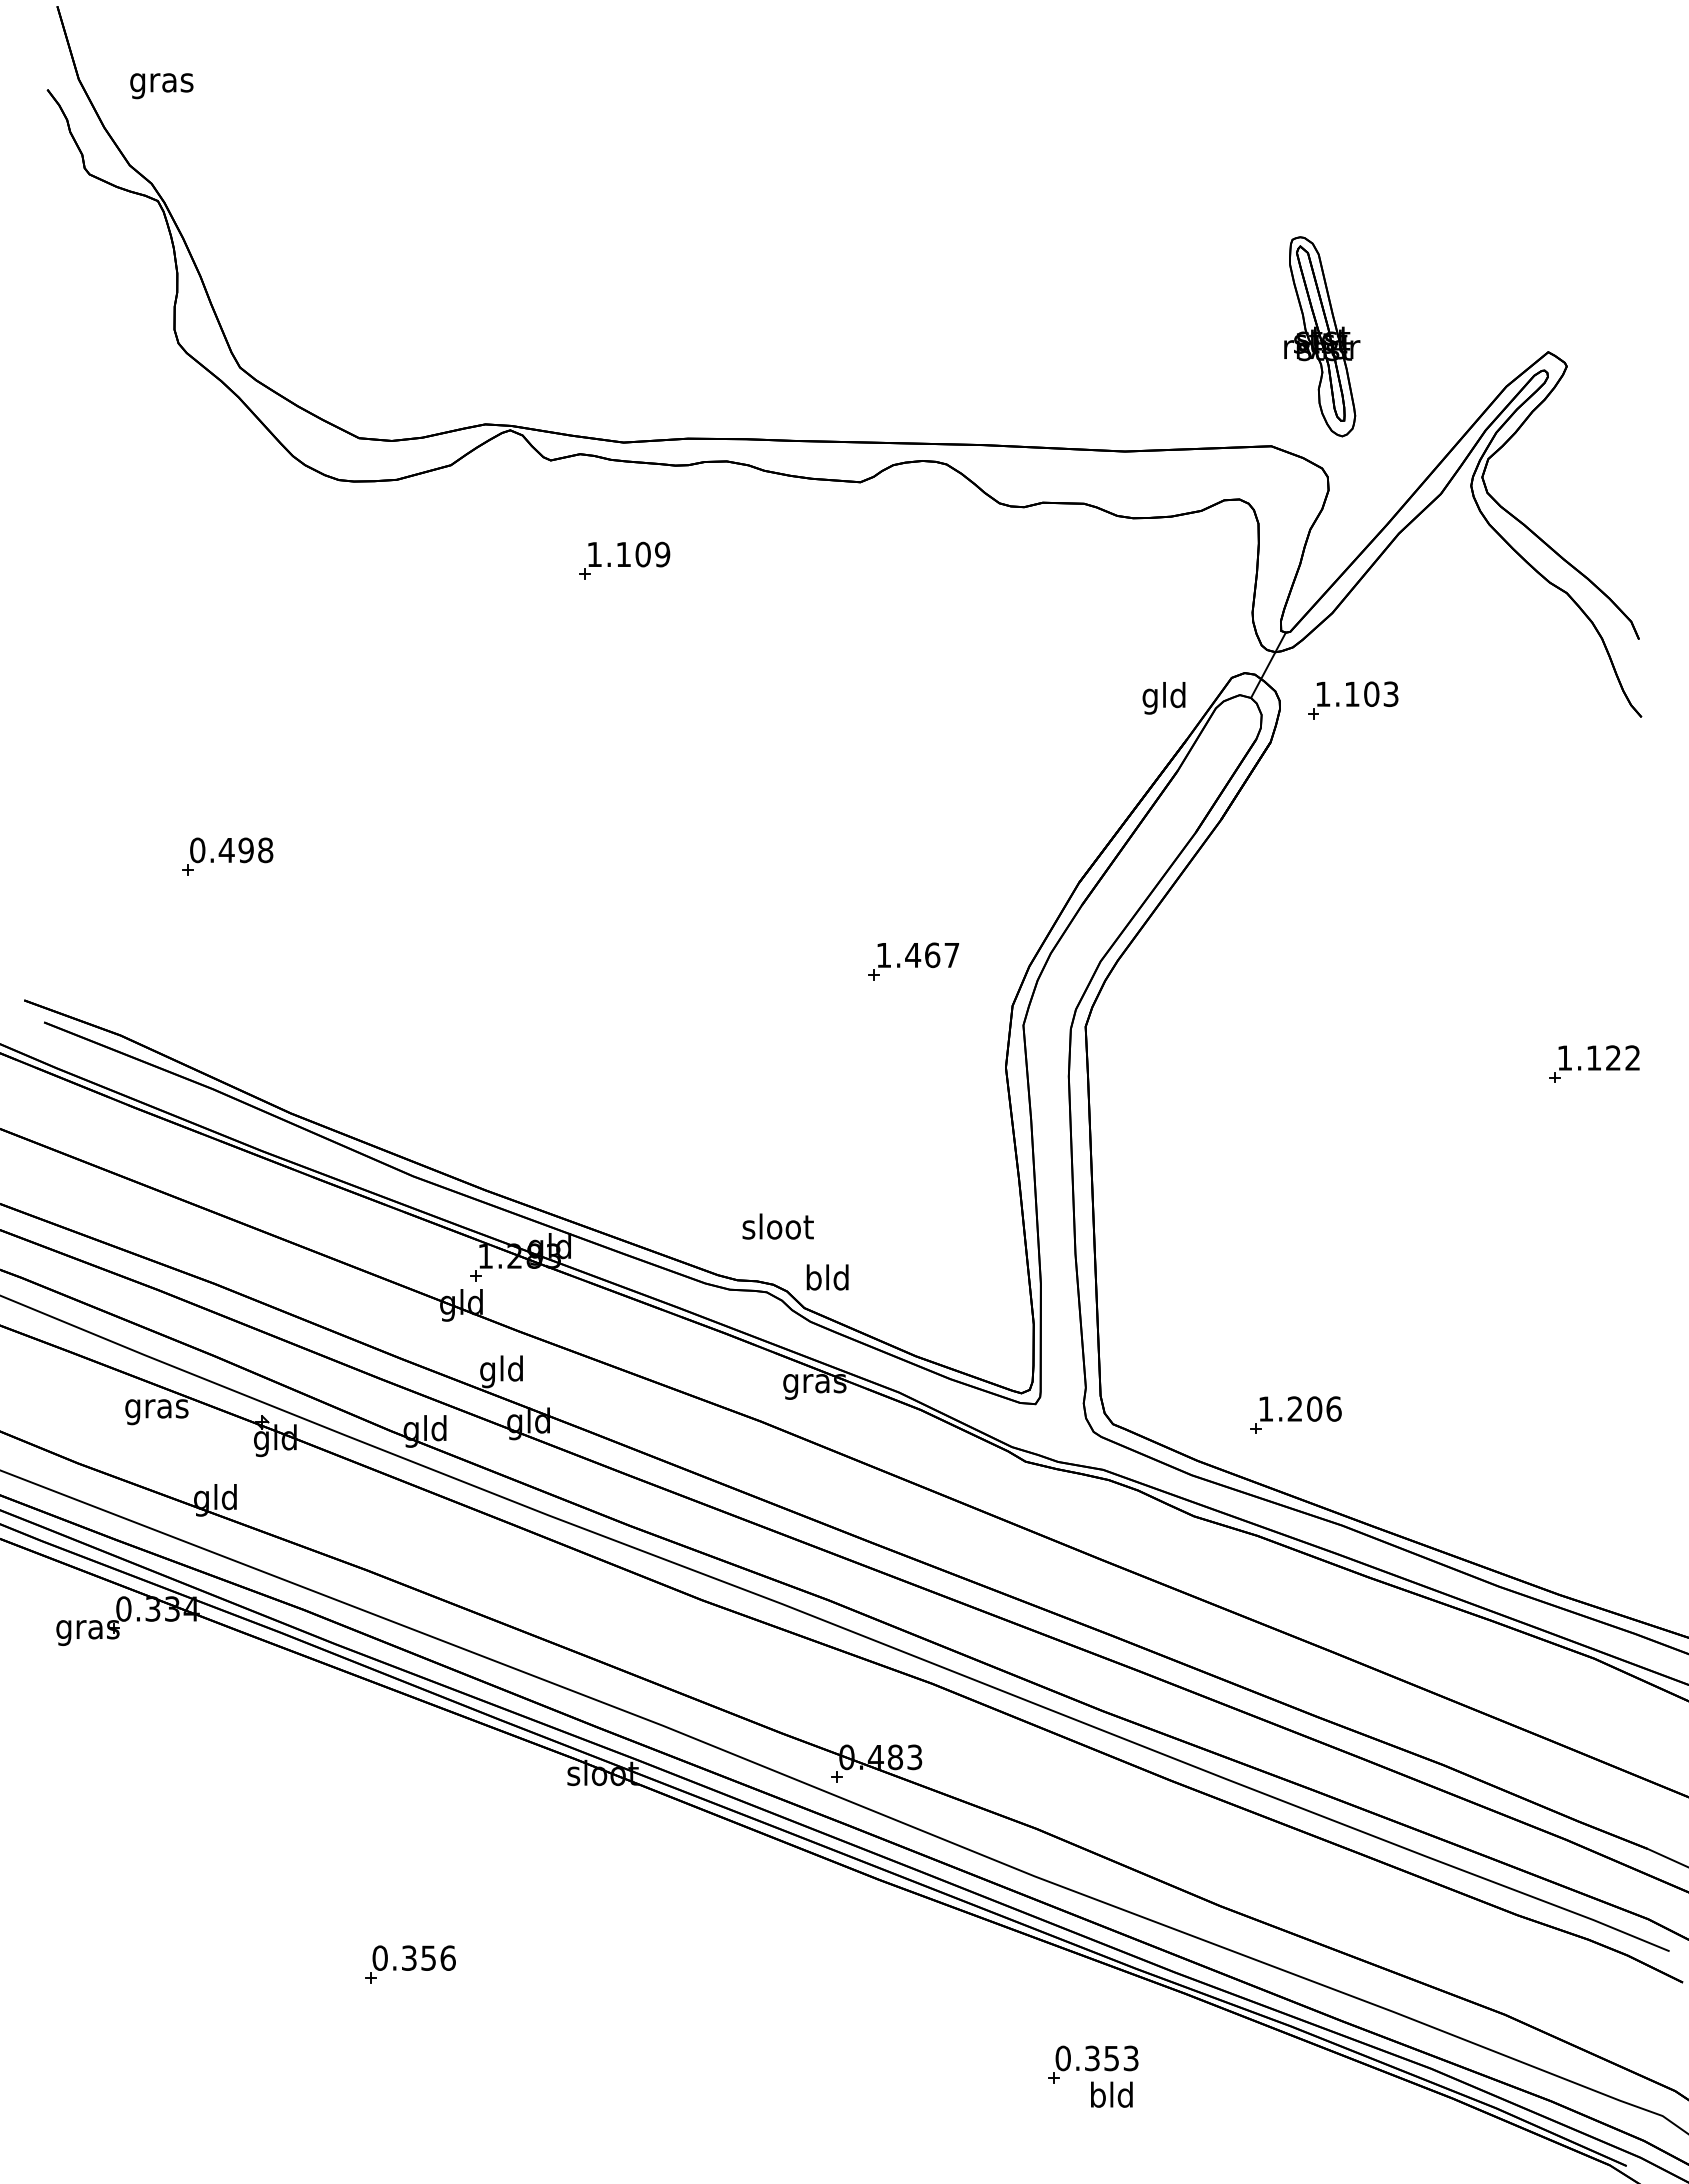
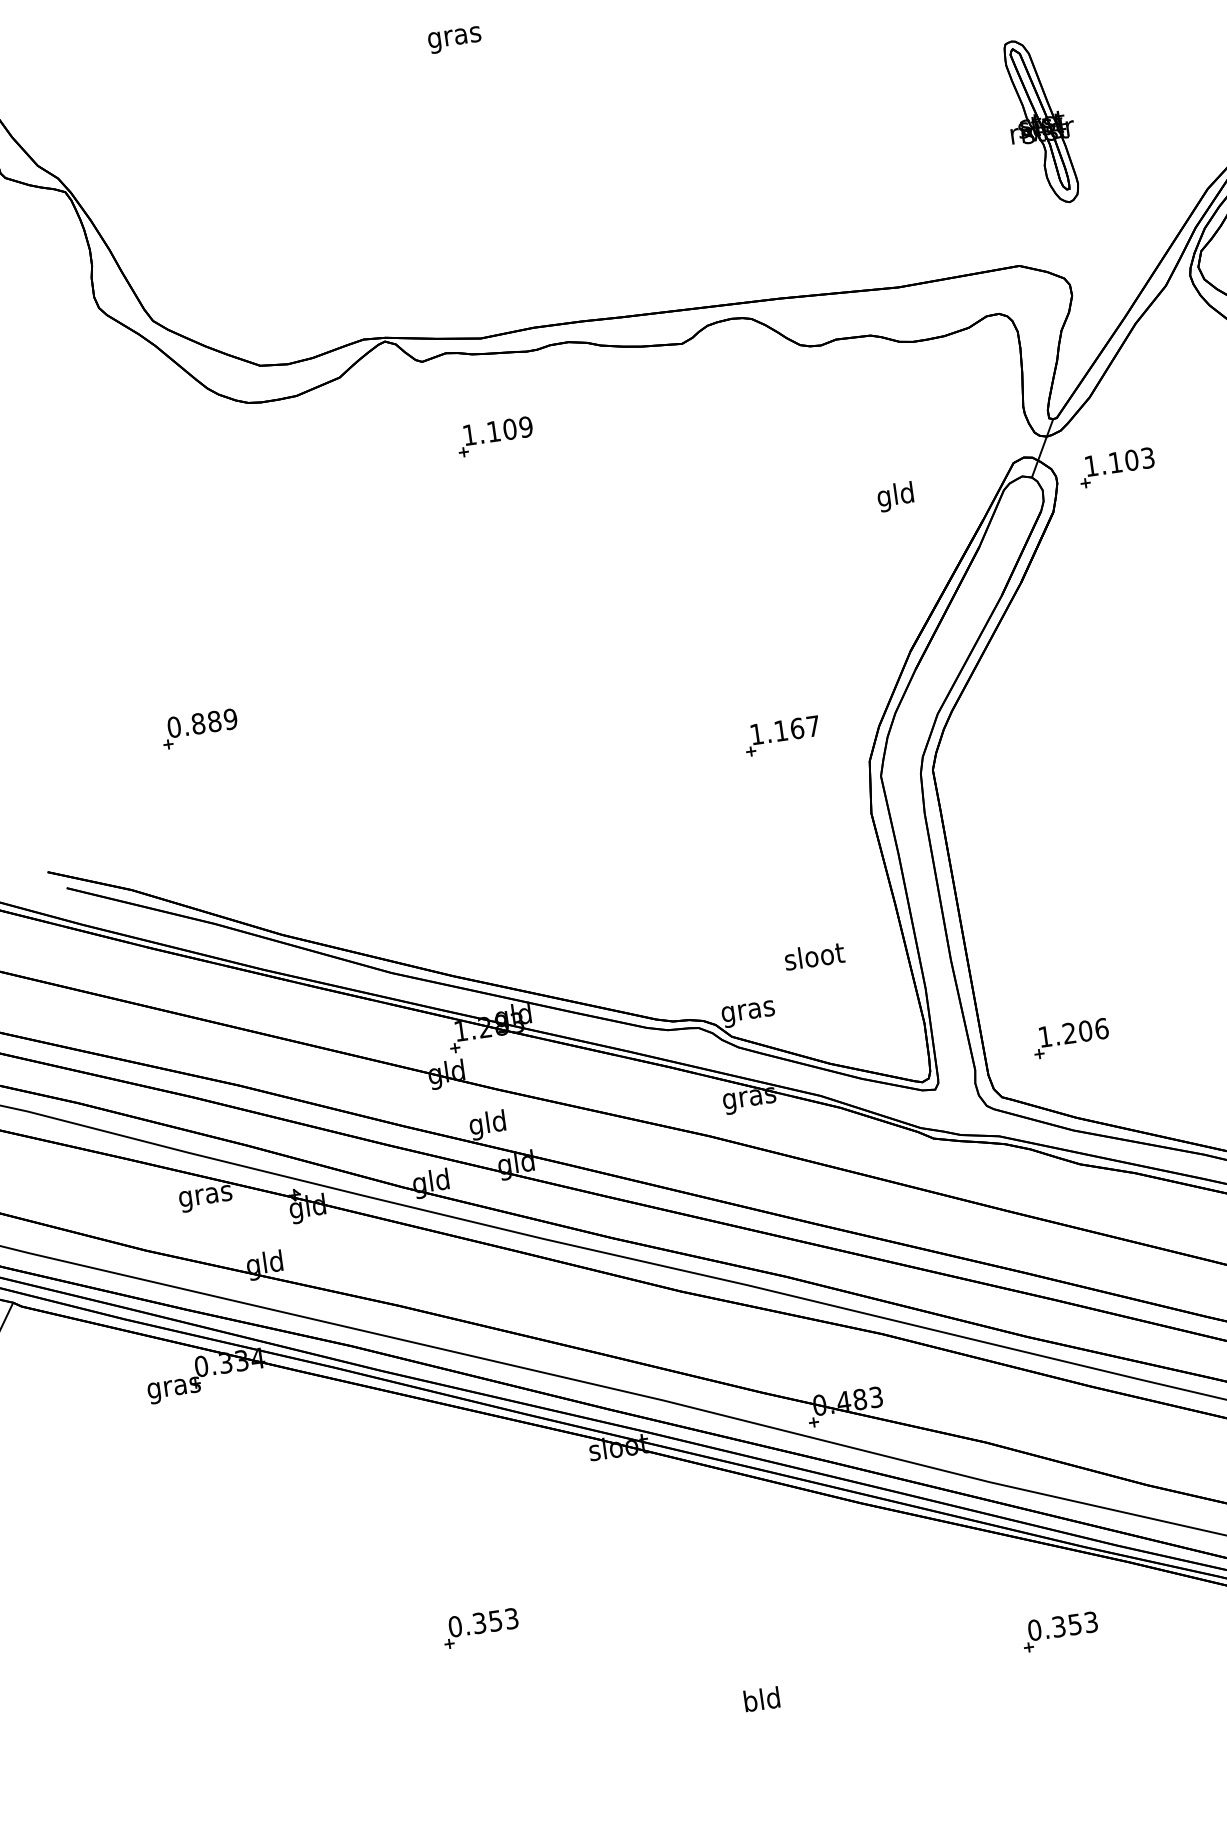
text: (161, 86) -> (454, 40), moved
part: (1322, 336) -> (1041, 121), moved
text: (1163, 698) -> (895, 497), moved
text: (245, 850) -> (214, 721), 0.498 -> 0.889
text: (913, 955) -> (781, 730), 1.467 -> 1.167
text: (777, 1226) -> (813, 956), moved
text: (827, 1280) -> (747, 1011), bld -> gras
part: (1295, 1414) -> (1070, 1037), moved
text: (447, 1957) -> (511, 1618), 0.356 -> 0.353
text: (1111, 2094) -> (761, 1699), moved

